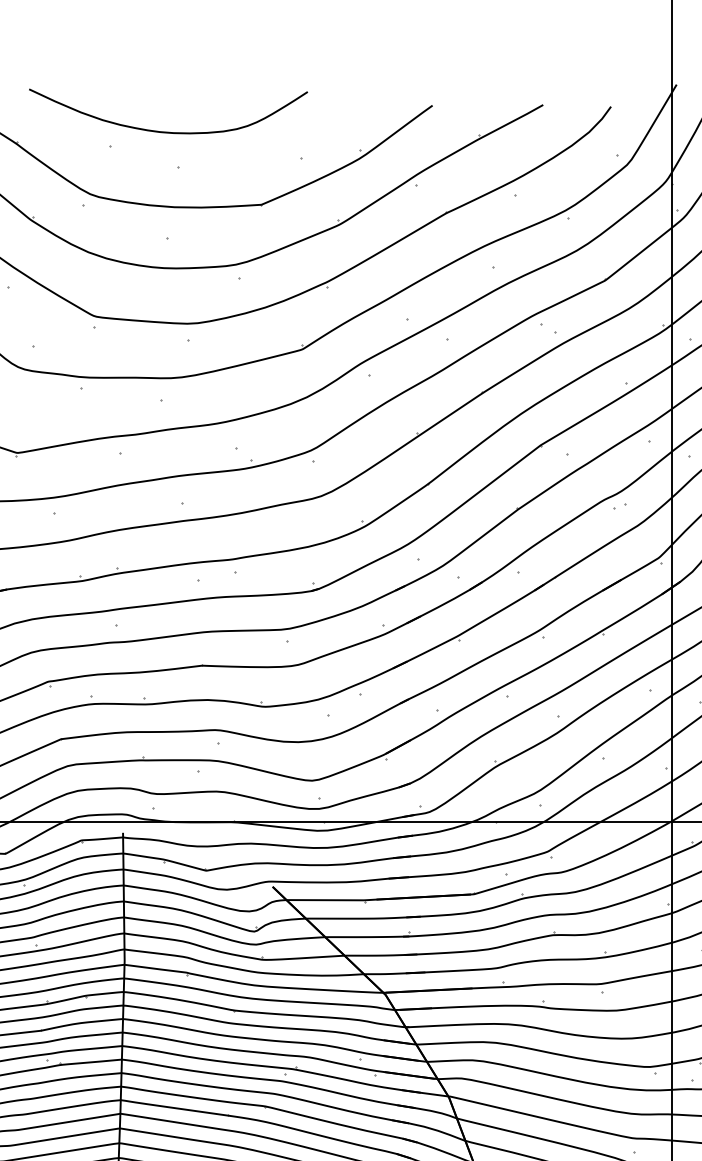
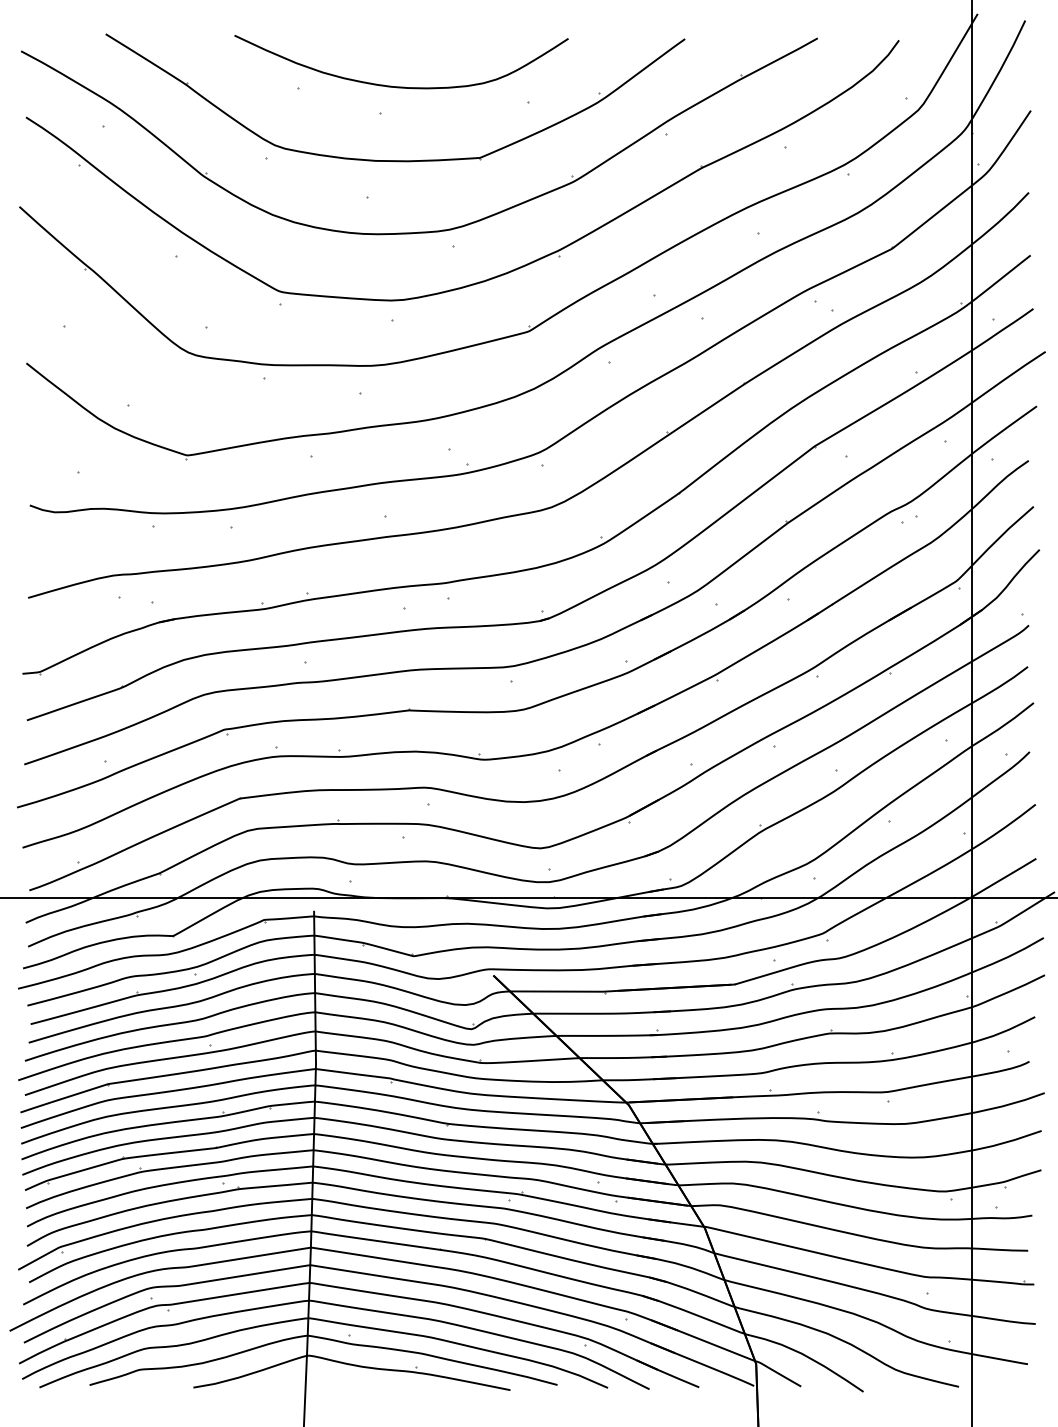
curve: (168, 131) -> (401, 86), moved

